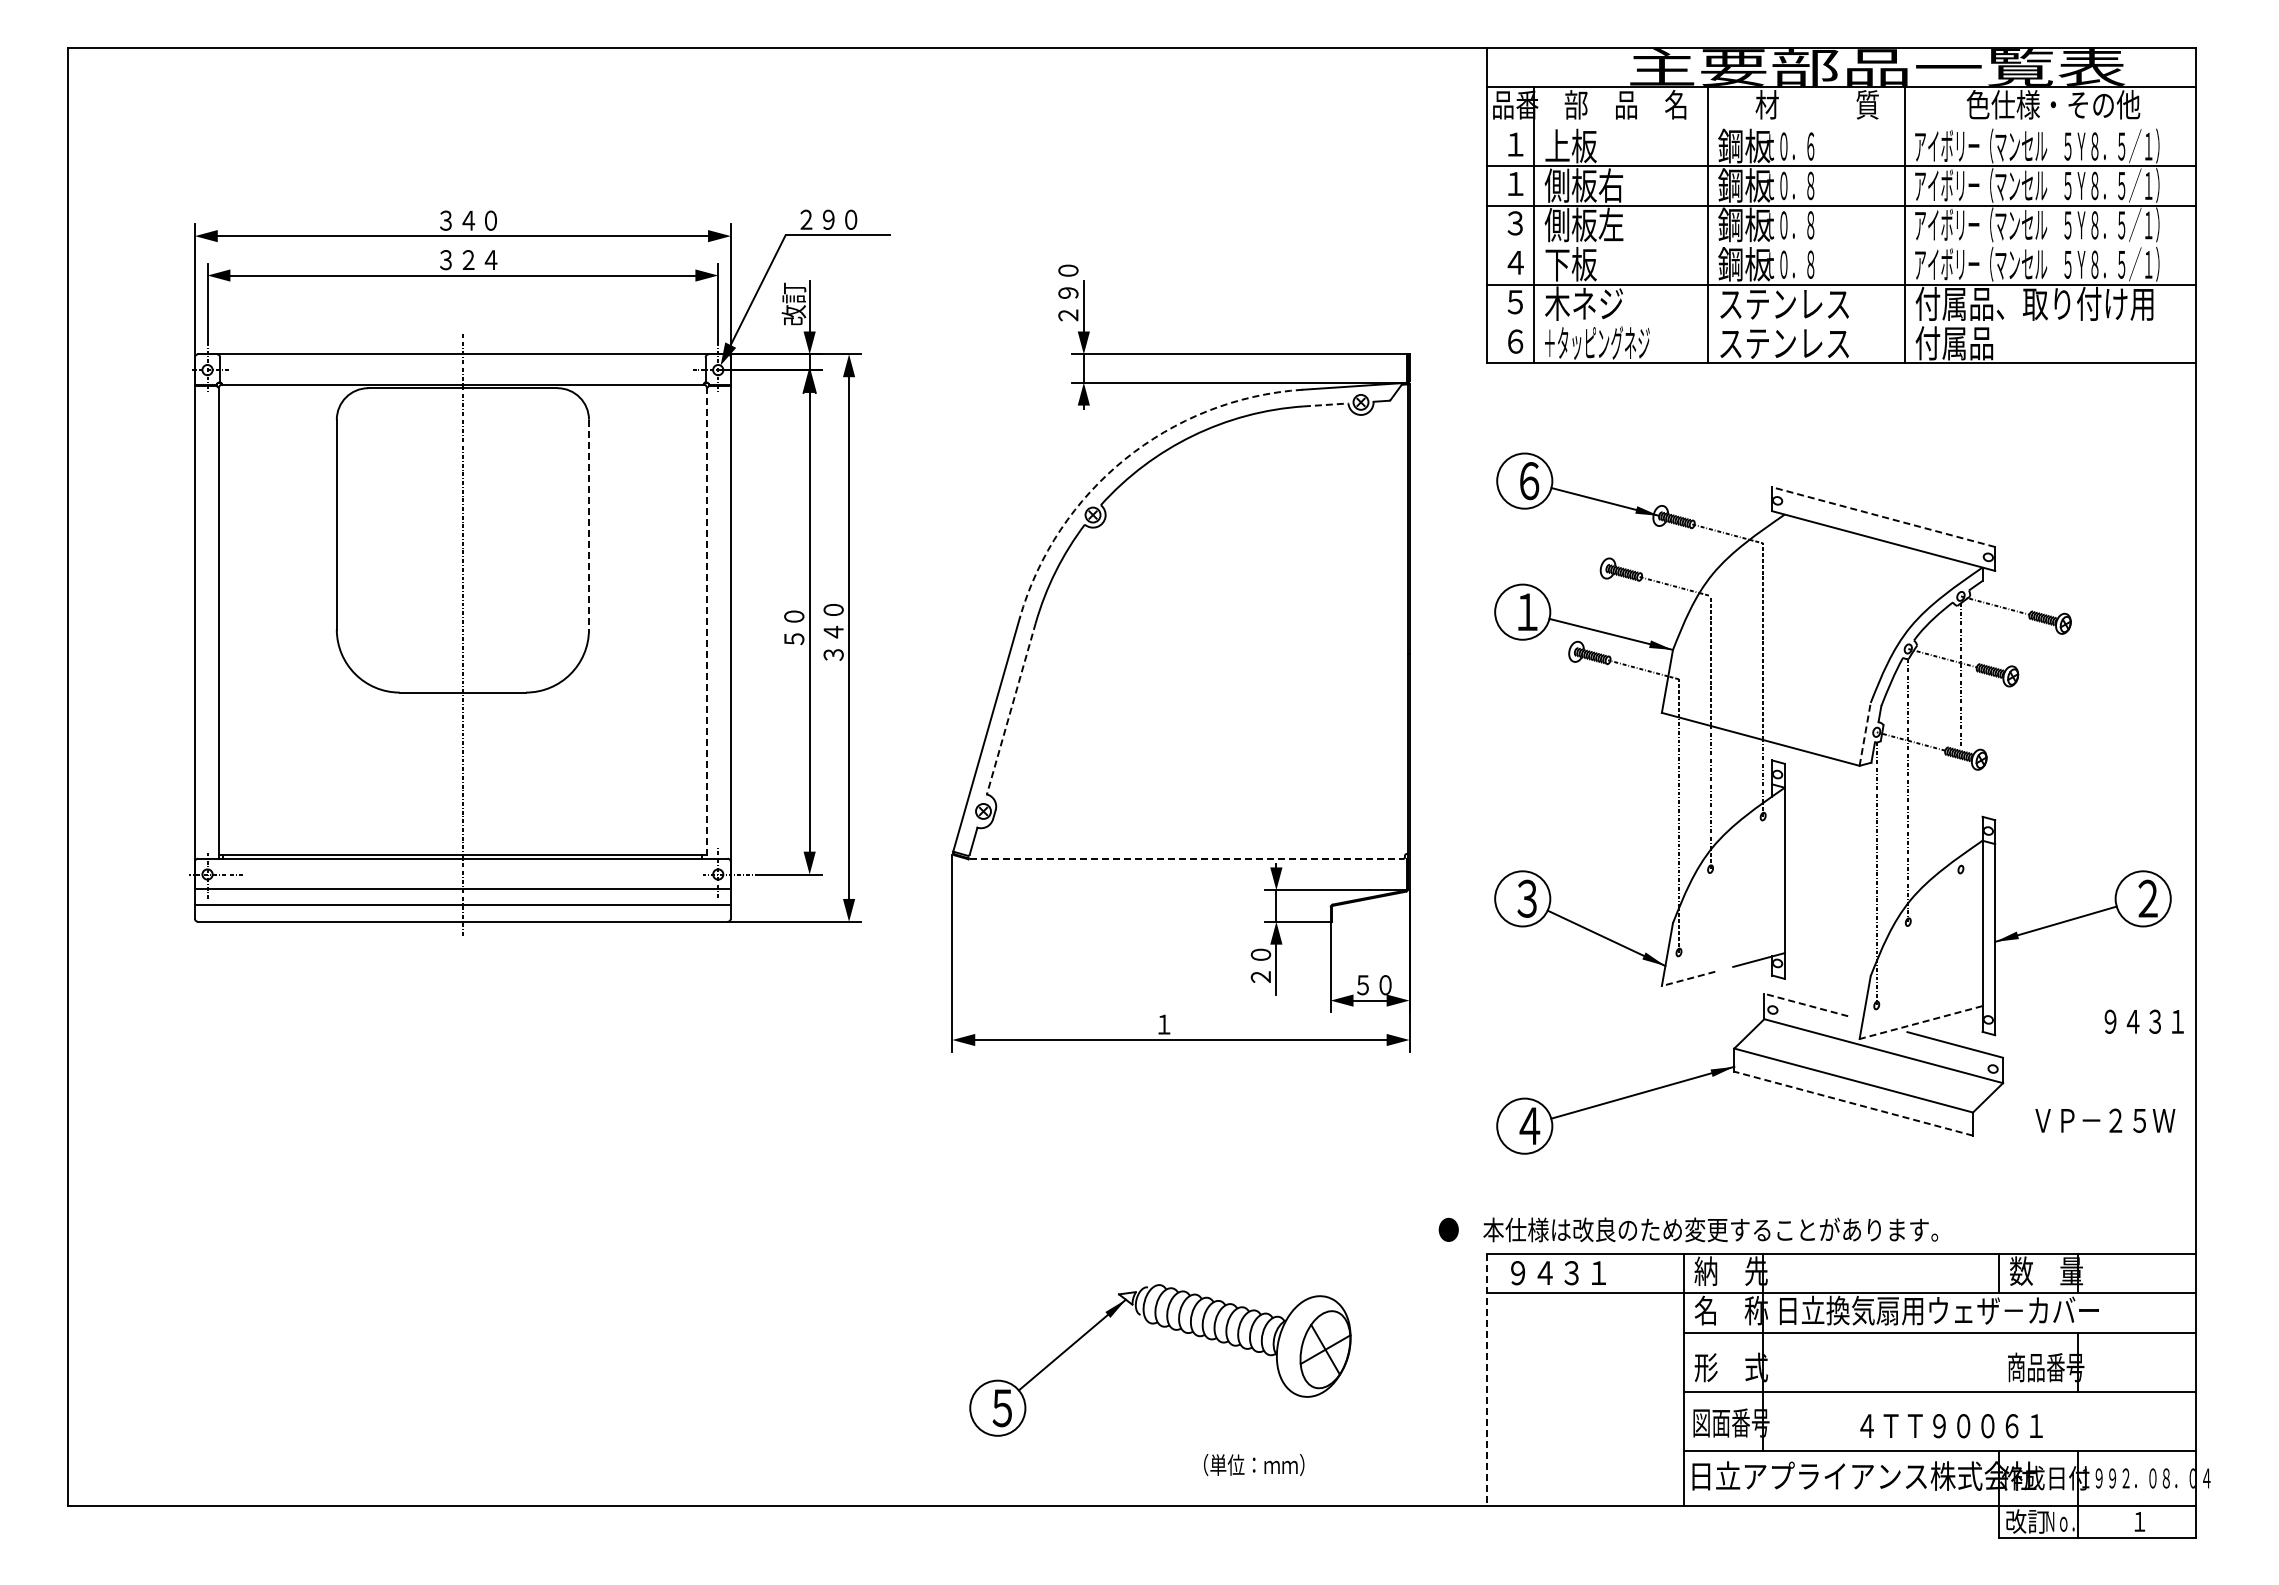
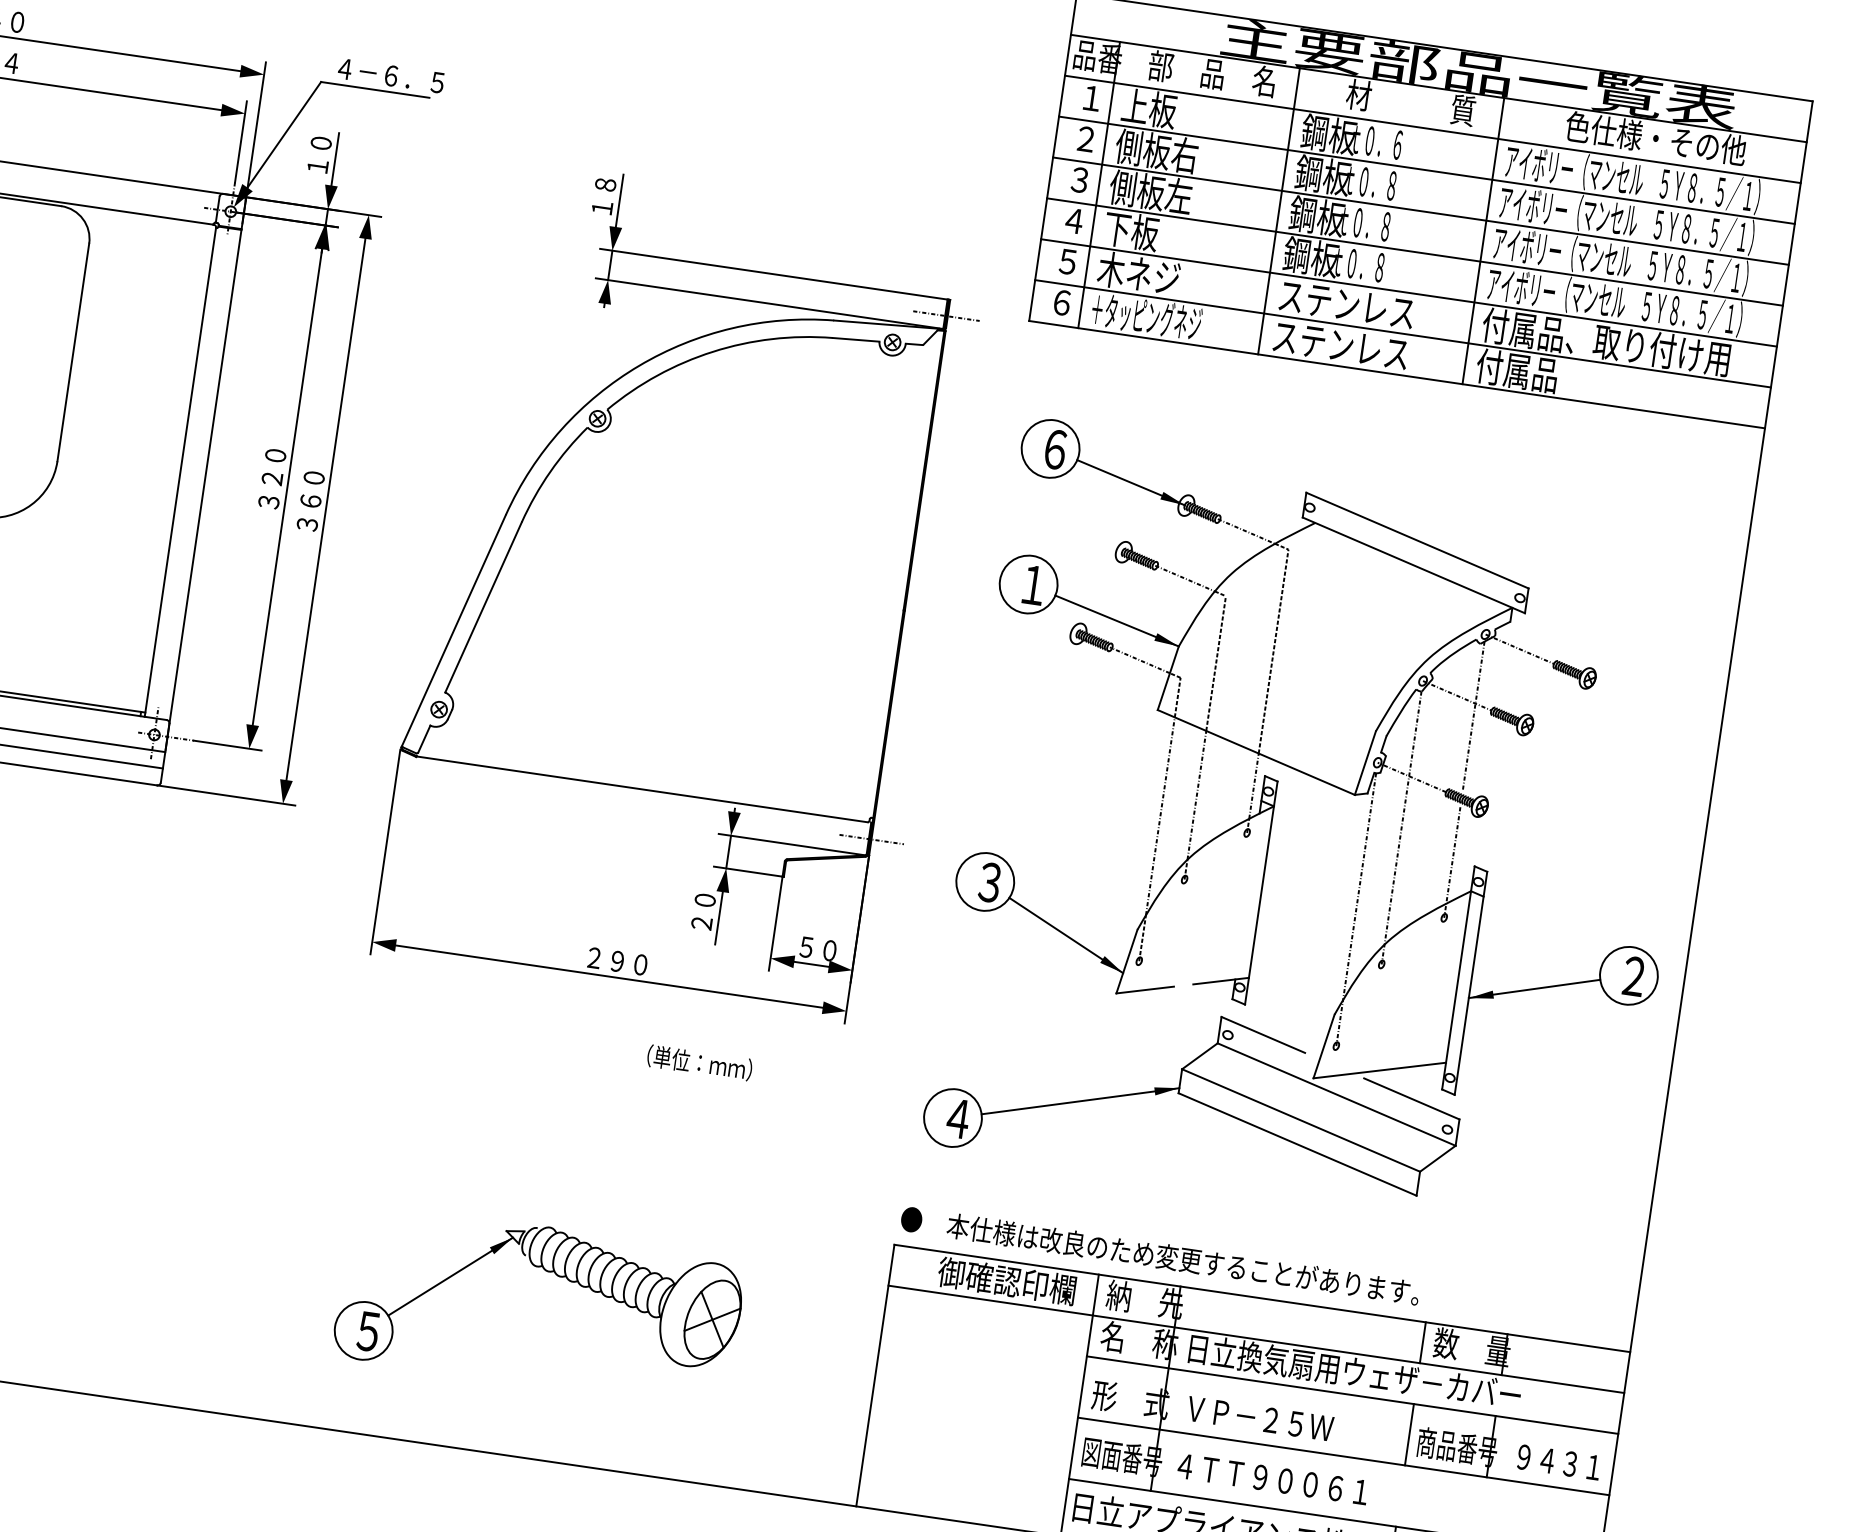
line: (1841, 126) -> (1432, 128), added
text: (1515, 183) -> (1086, 138), １ -> ２
text: (850, 219) -> (390, 75), ２９０ -> ４－６．５
line: (1841, 245) -> (1414, 252), added
text: (1068, 292) -> (605, 184), ２９０ -> １８
text: (793, 303) -> (318, 153), 改訂 -> １０
line: (1841, 323) -> (1403, 333), added
line: (1408, 370) -> (946, 316), added
line: (1326, 404) -> (856, 339), dashed -> solid
arc: (1125, 459) -> (639, 366), dashed -> solid
line: (1883, 517) -> (1417, 540), dashed -> solid
line: (589, 524) -> (73, 352), dashed -> solid
text: (794, 616) -> (272, 478), ５０ -> ３２０
line: (706, 623) -> (180, 472), dashed -> solid
text: (833, 631) -> (310, 500), ３４０ -> ３６０
line: (1011, 709) -> (483, 608), dashed -> solid
line: (1865, 734) -> (1365, 763), dashed -> solid
line: (1960, 815) -> (1451, 861), added
line: (1186, 858) -> (642, 789), dashed -> solid
line: (1409, 874) -> (871, 839), added
line: (1688, 978) -> (1145, 989), dashed -> solid
line: (1805, 1004) -> (1262, 1034), dashed -> solid
text: (2143, 1021) -> (1558, 1461), moved
line: (1921, 1022) -> (1380, 1070), dashed -> solid
text: (1186, 1024) -> (617, 961), １ -> ２９０
line: (1853, 1103) -> (1297, 1144), dashed -> solid
text: (2105, 1120) -> (1260, 1418), moved
text: (1688, 1229) -> (1160, 1255), moved
text: (1587, 1272) -> (995, 1279), ９４３１ -> 御確認印欄
line: (1999, 1361) -> (1409, 1433), added
line: (1486, 1380) -> (874, 1376), dashed -> solid
text: (1951, 1426) -> (1272, 1479), moved
text: (1254, 1464) -> (700, 1062), moved

